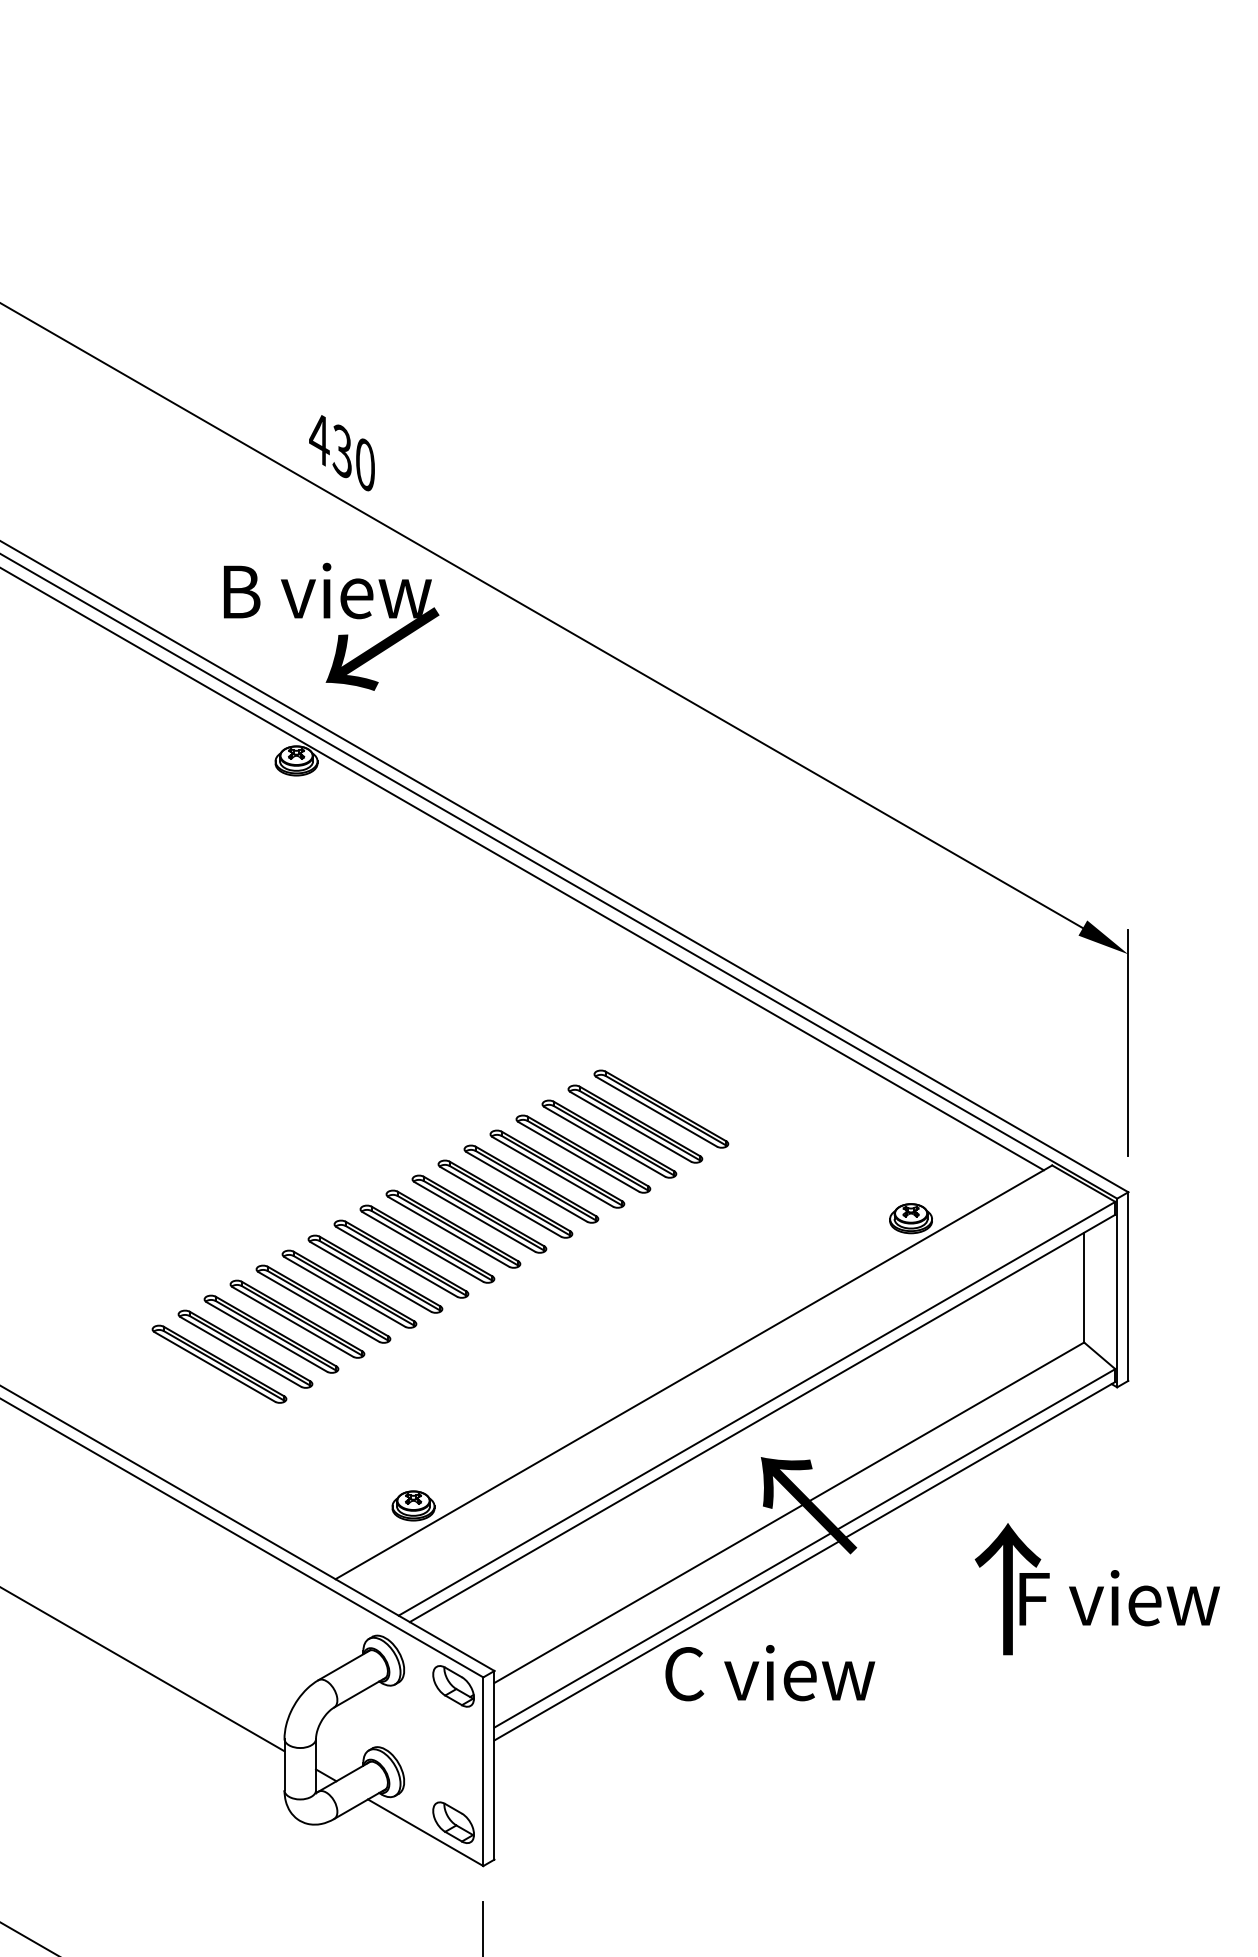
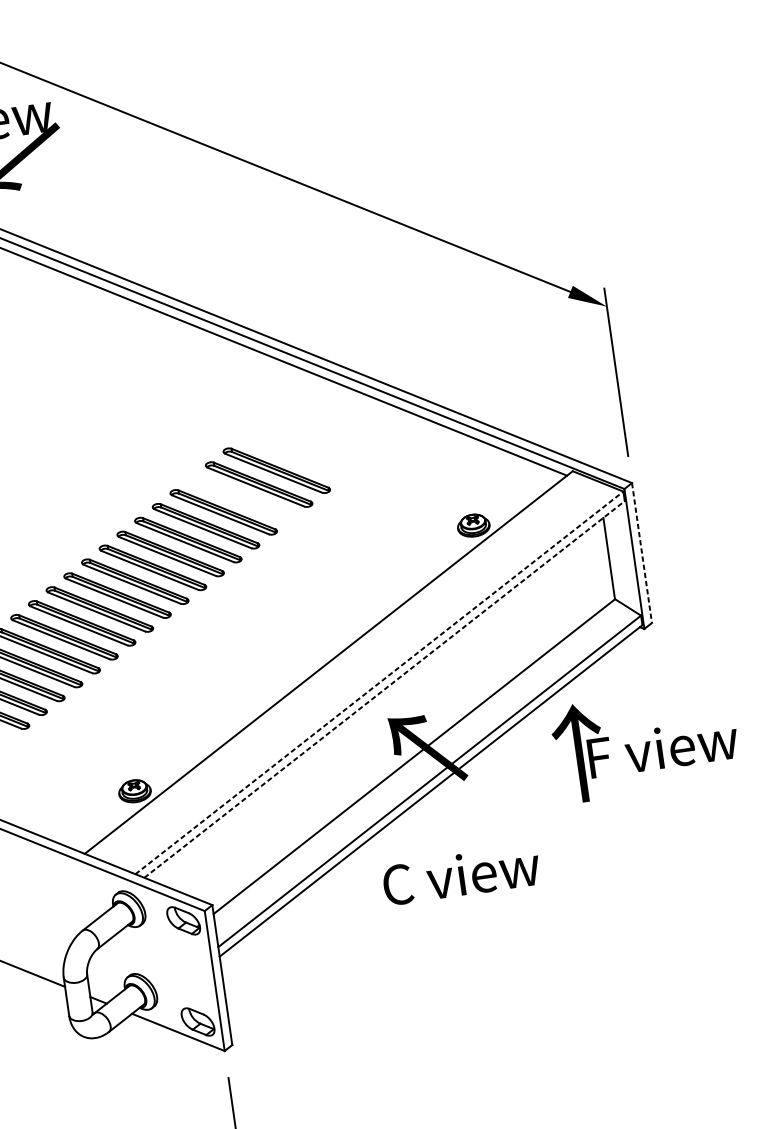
part: (609, 1138) -> (241, 497), removed
line: (1128, 1287) -> (642, 553), solid -> dashed
line: (757, 1408) -> (379, 682), solid -> dashed
line: (763, 1418) -> (385, 689), solid -> dashed
text: (1096, 1589) -> (645, 744), moved
text: (770, 1673) -> (461, 875), moved

